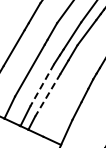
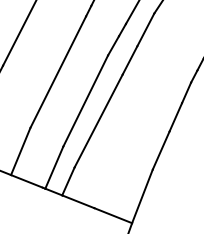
line: (42, 85) -> (86, 101), dashed -> solid
line: (47, 95) -> (97, 121), dashed -> solid

